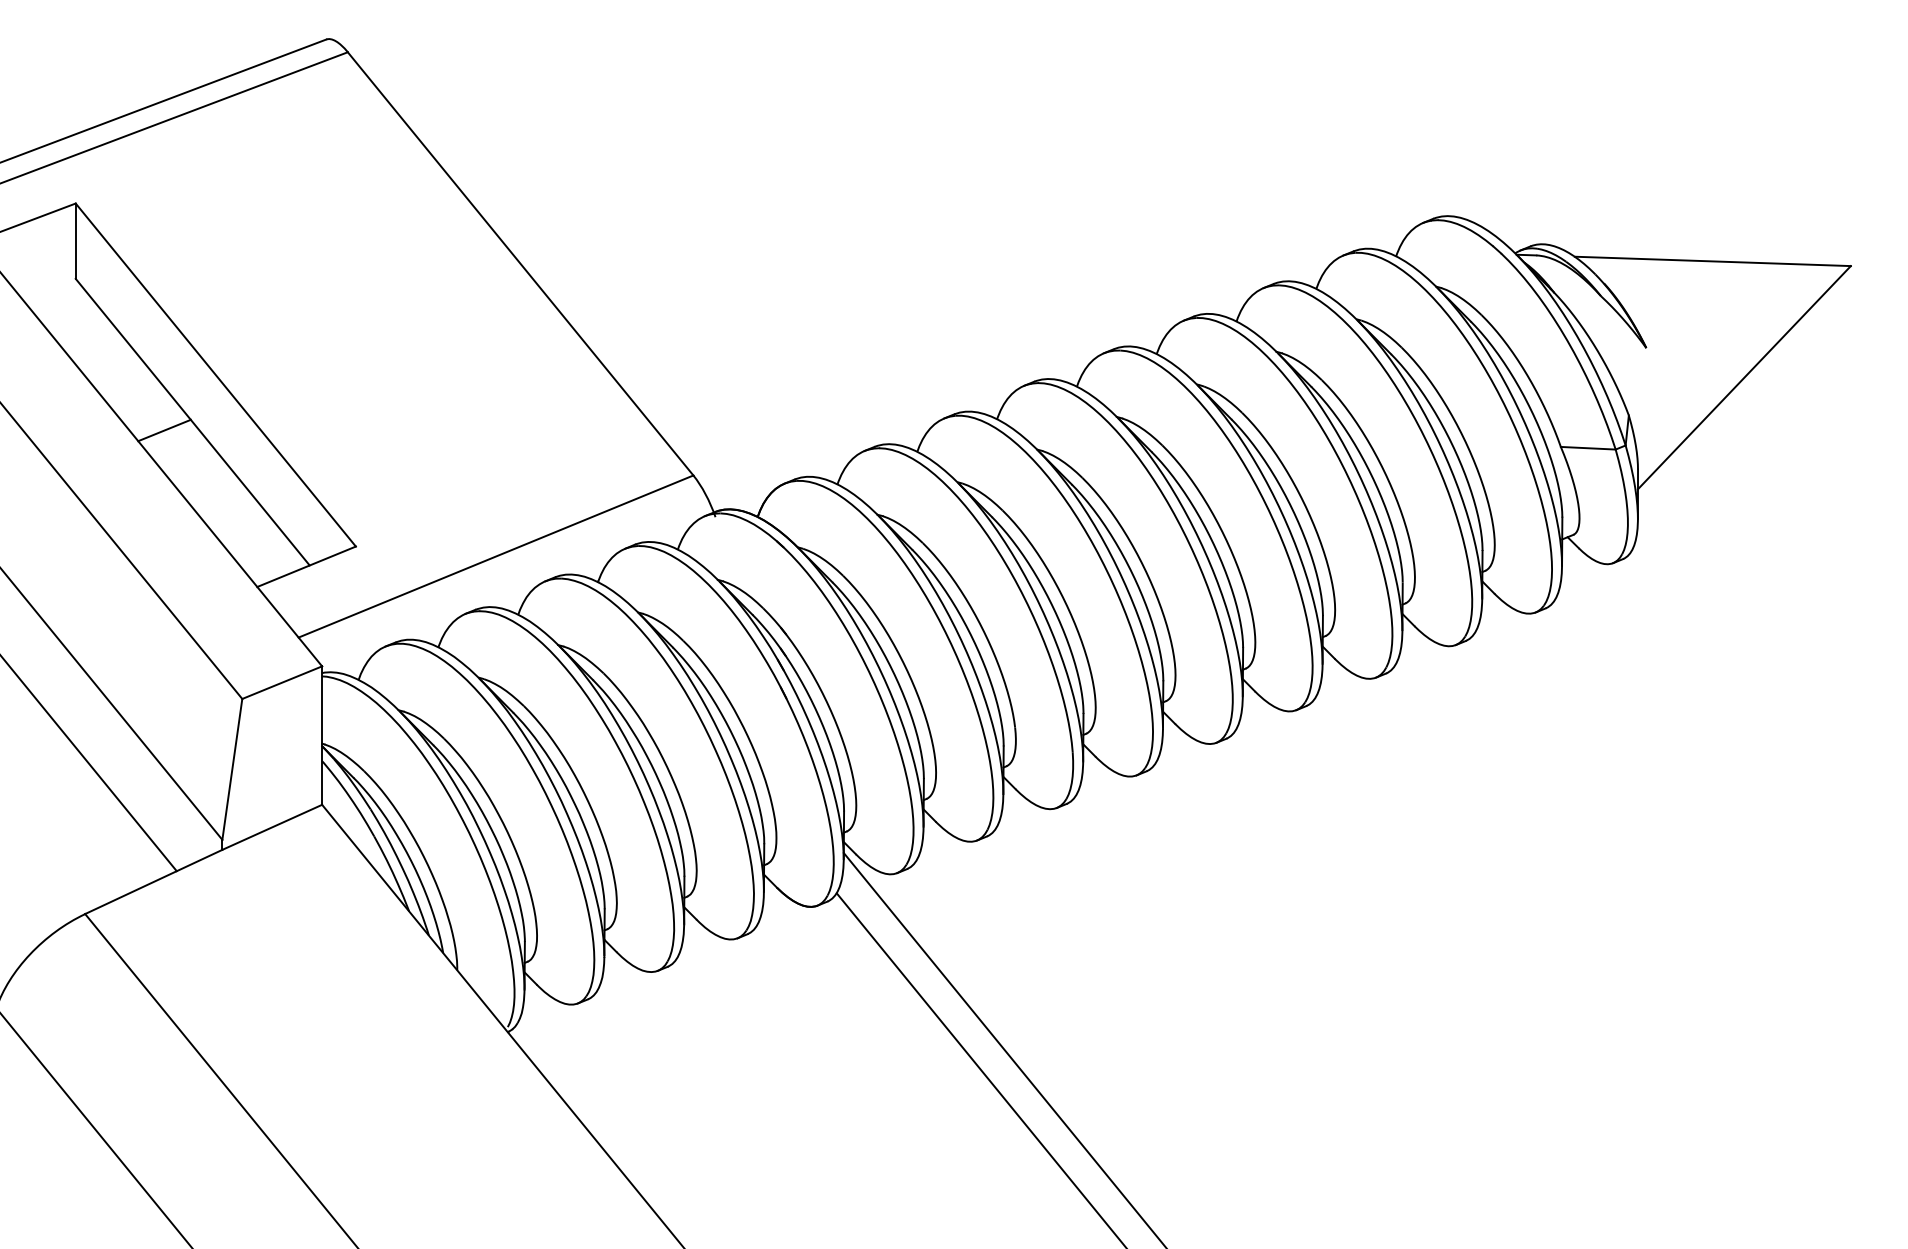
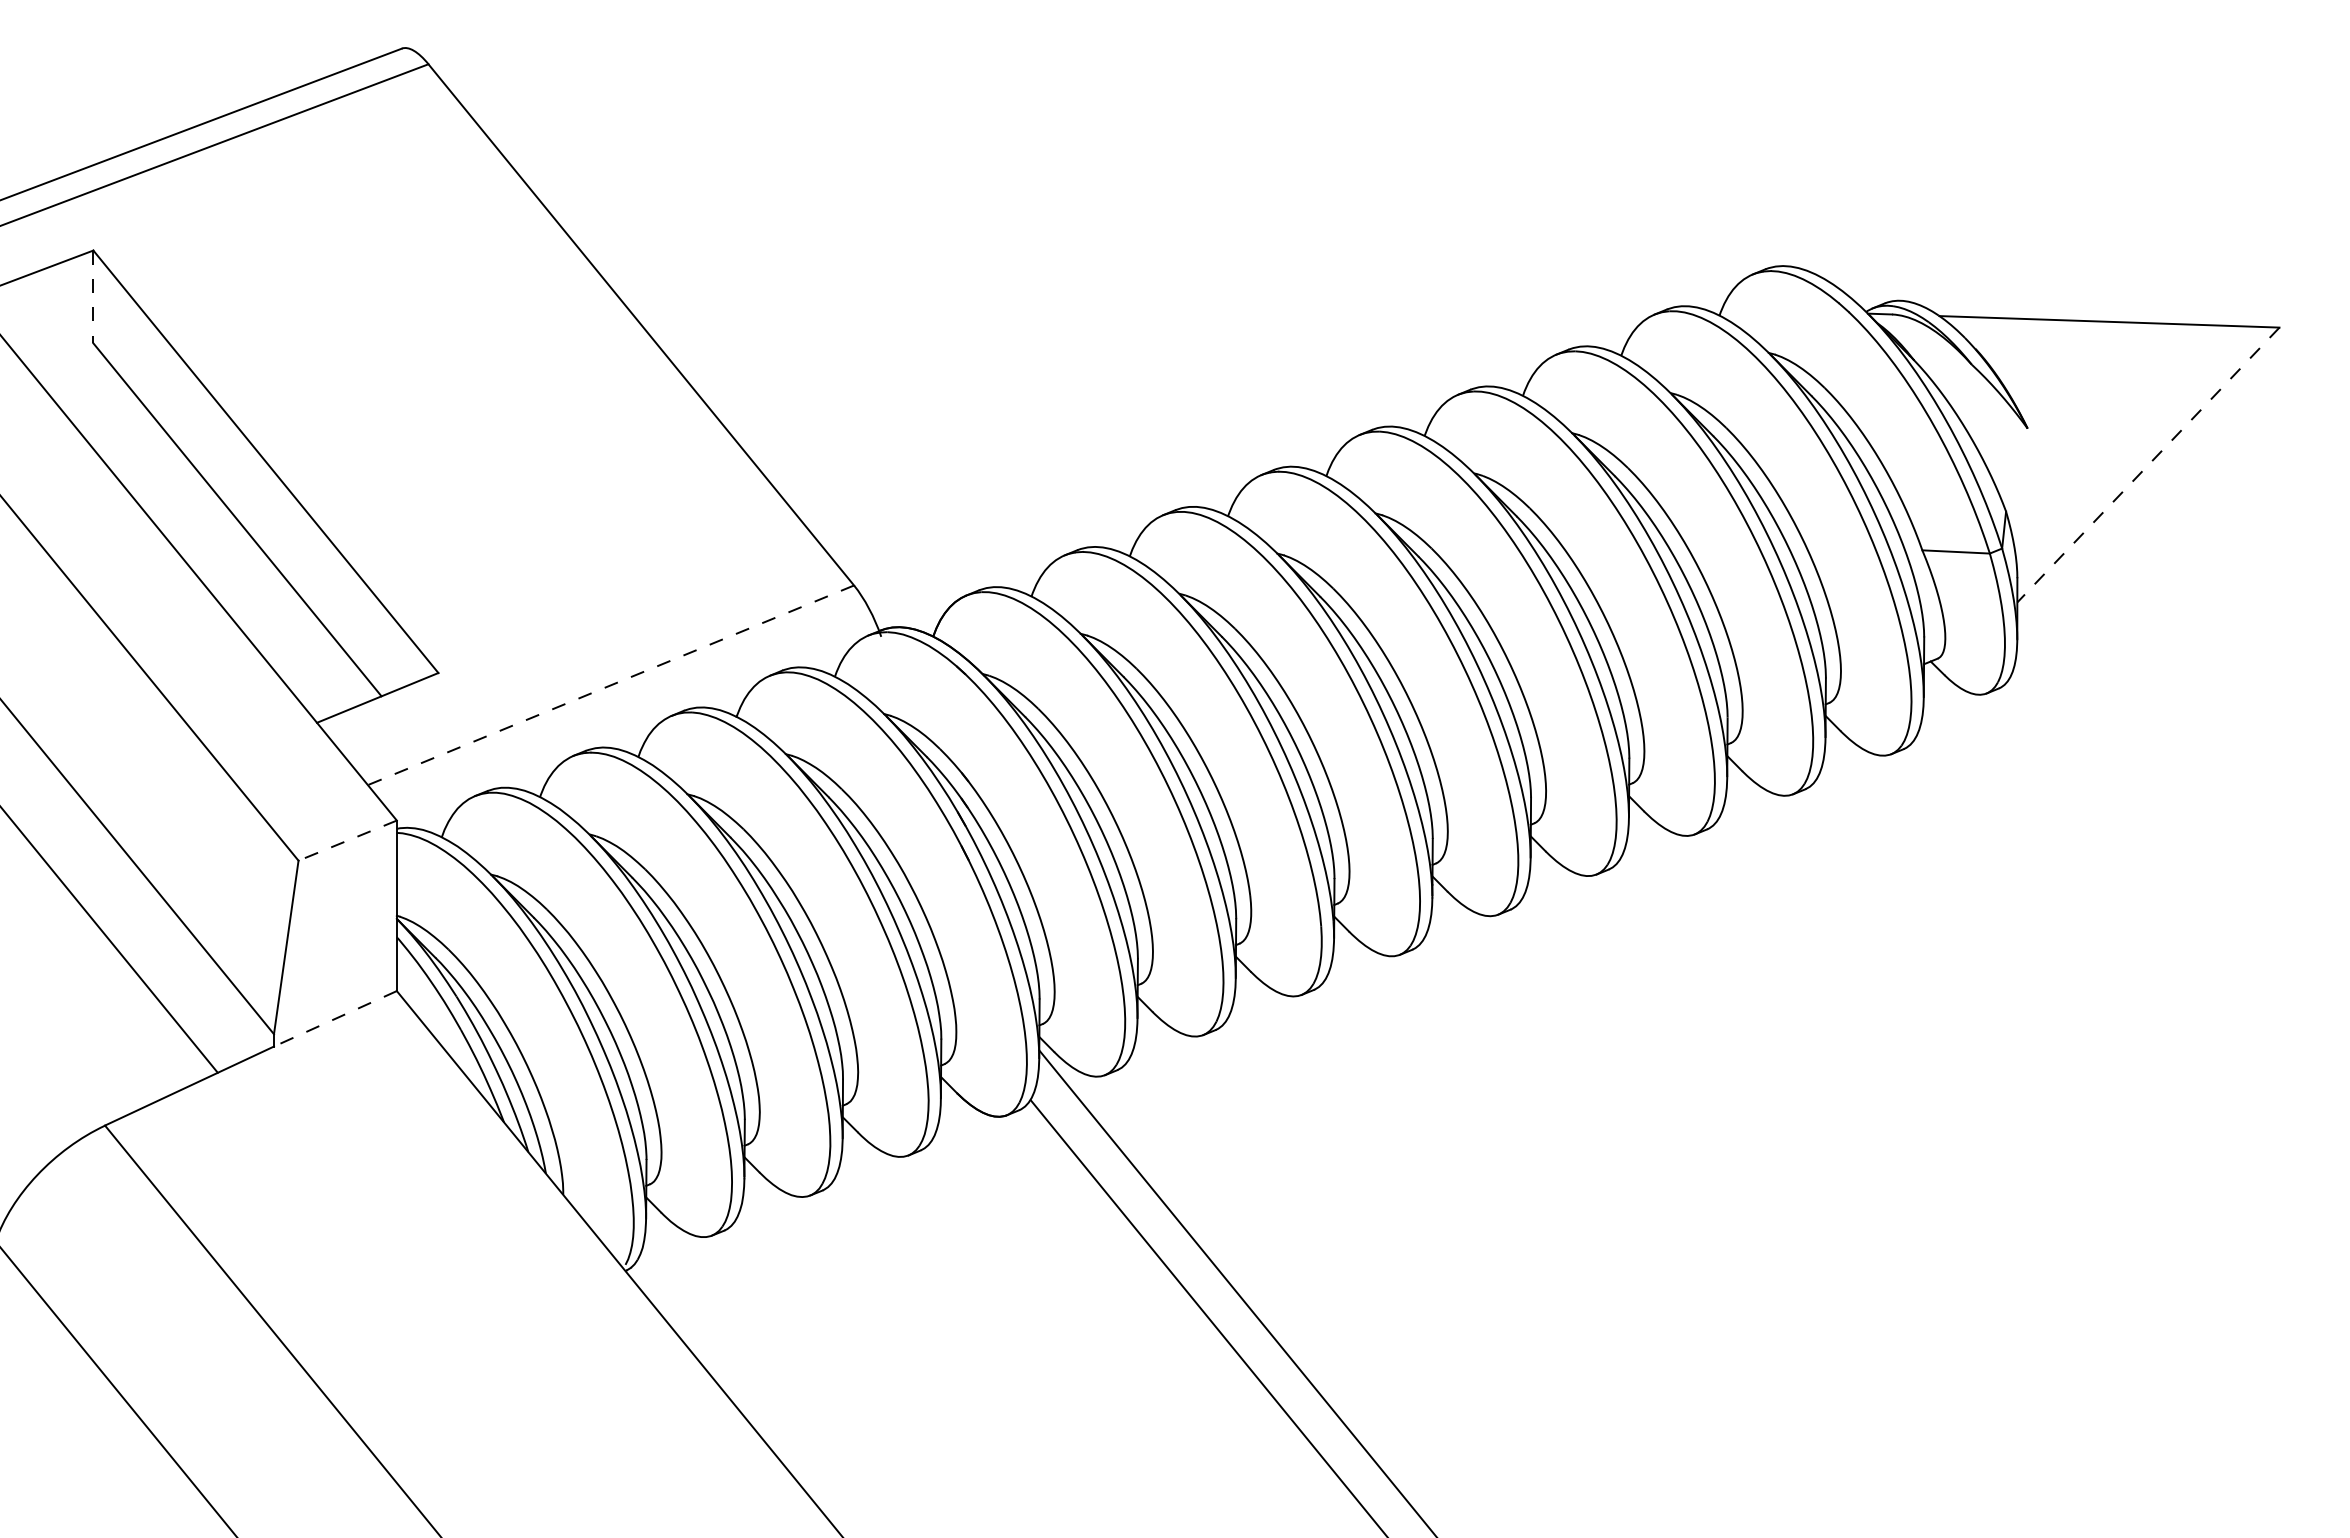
line: (75, 241) -> (93, 297), solid -> dashed
line: (1744, 378) -> (2148, 465), solid -> dashed
line: (164, 430) -> (202, 529), removed
line: (496, 556) -> (611, 685), solid -> dashed
line: (282, 682) -> (347, 840), solid -> dashed
line: (271, 827) -> (334, 1019), solid -> dashed

